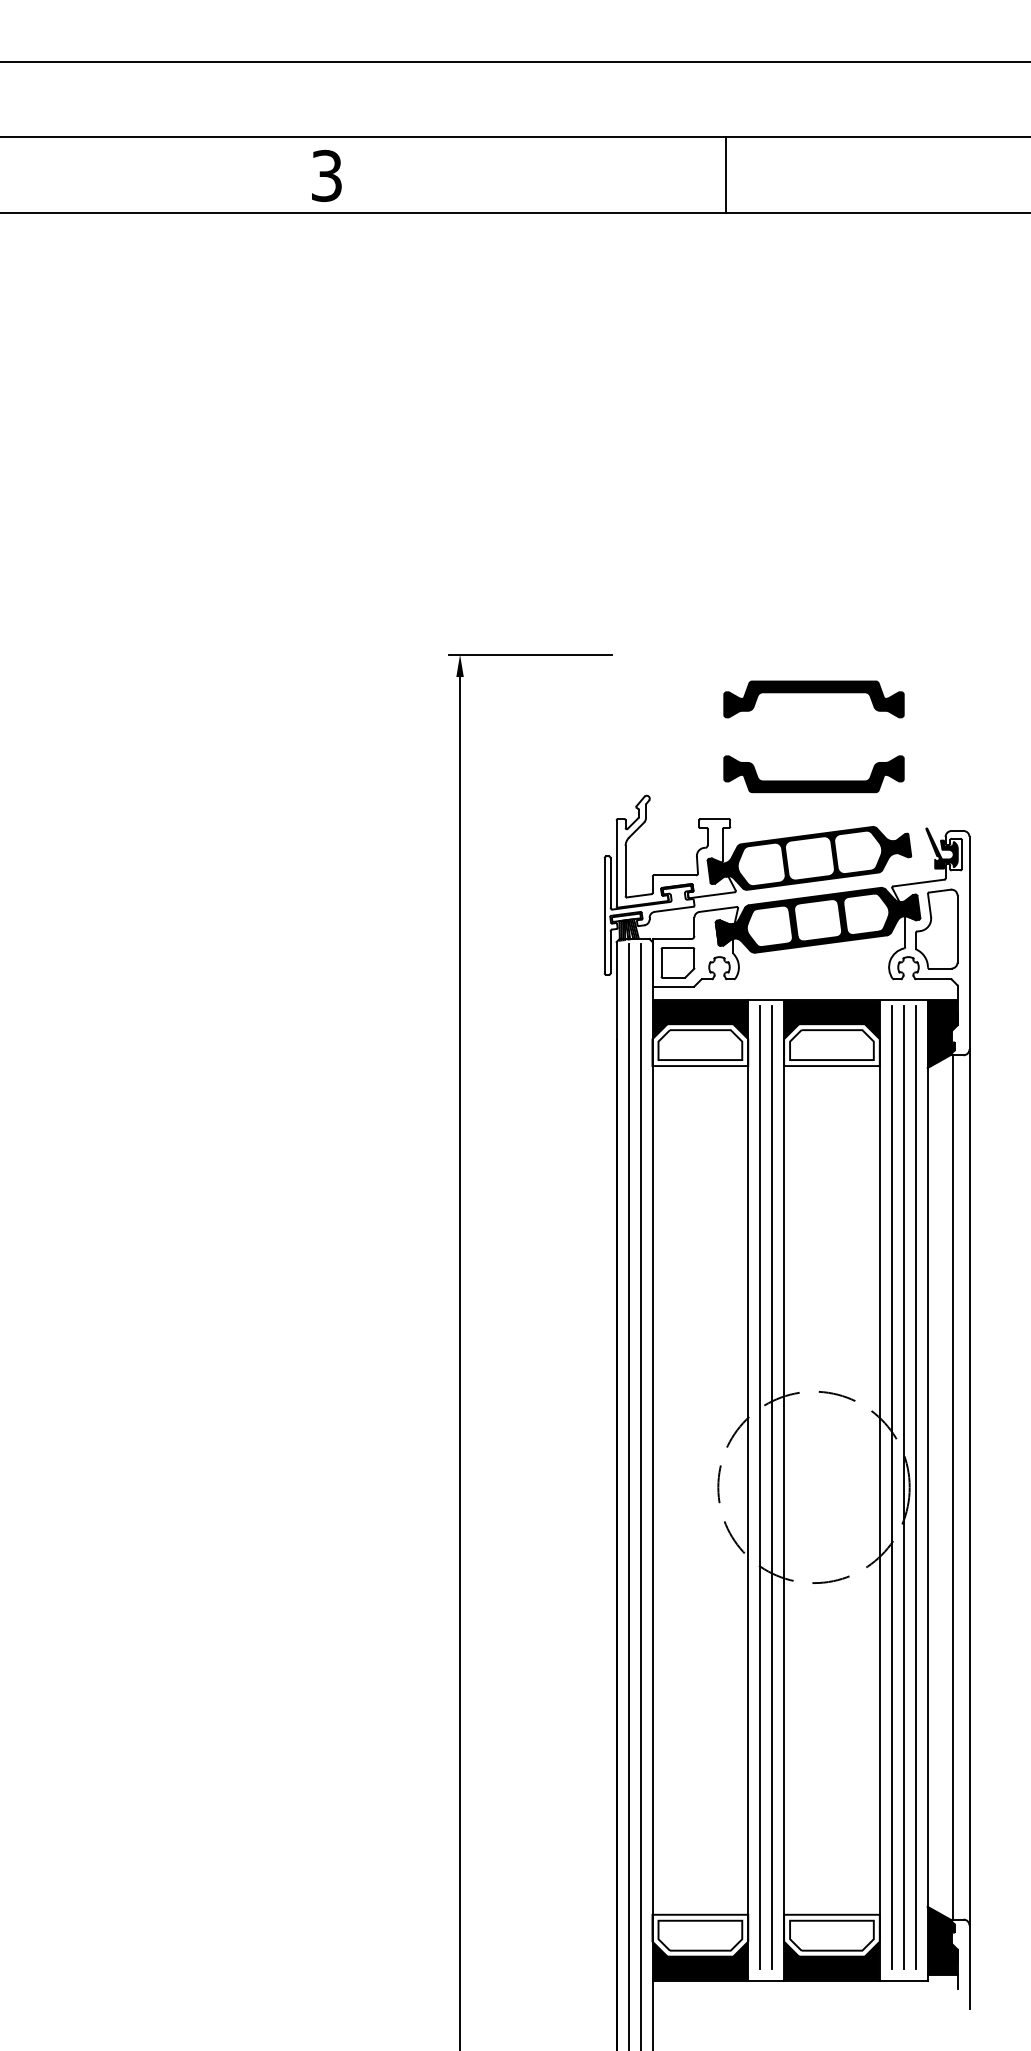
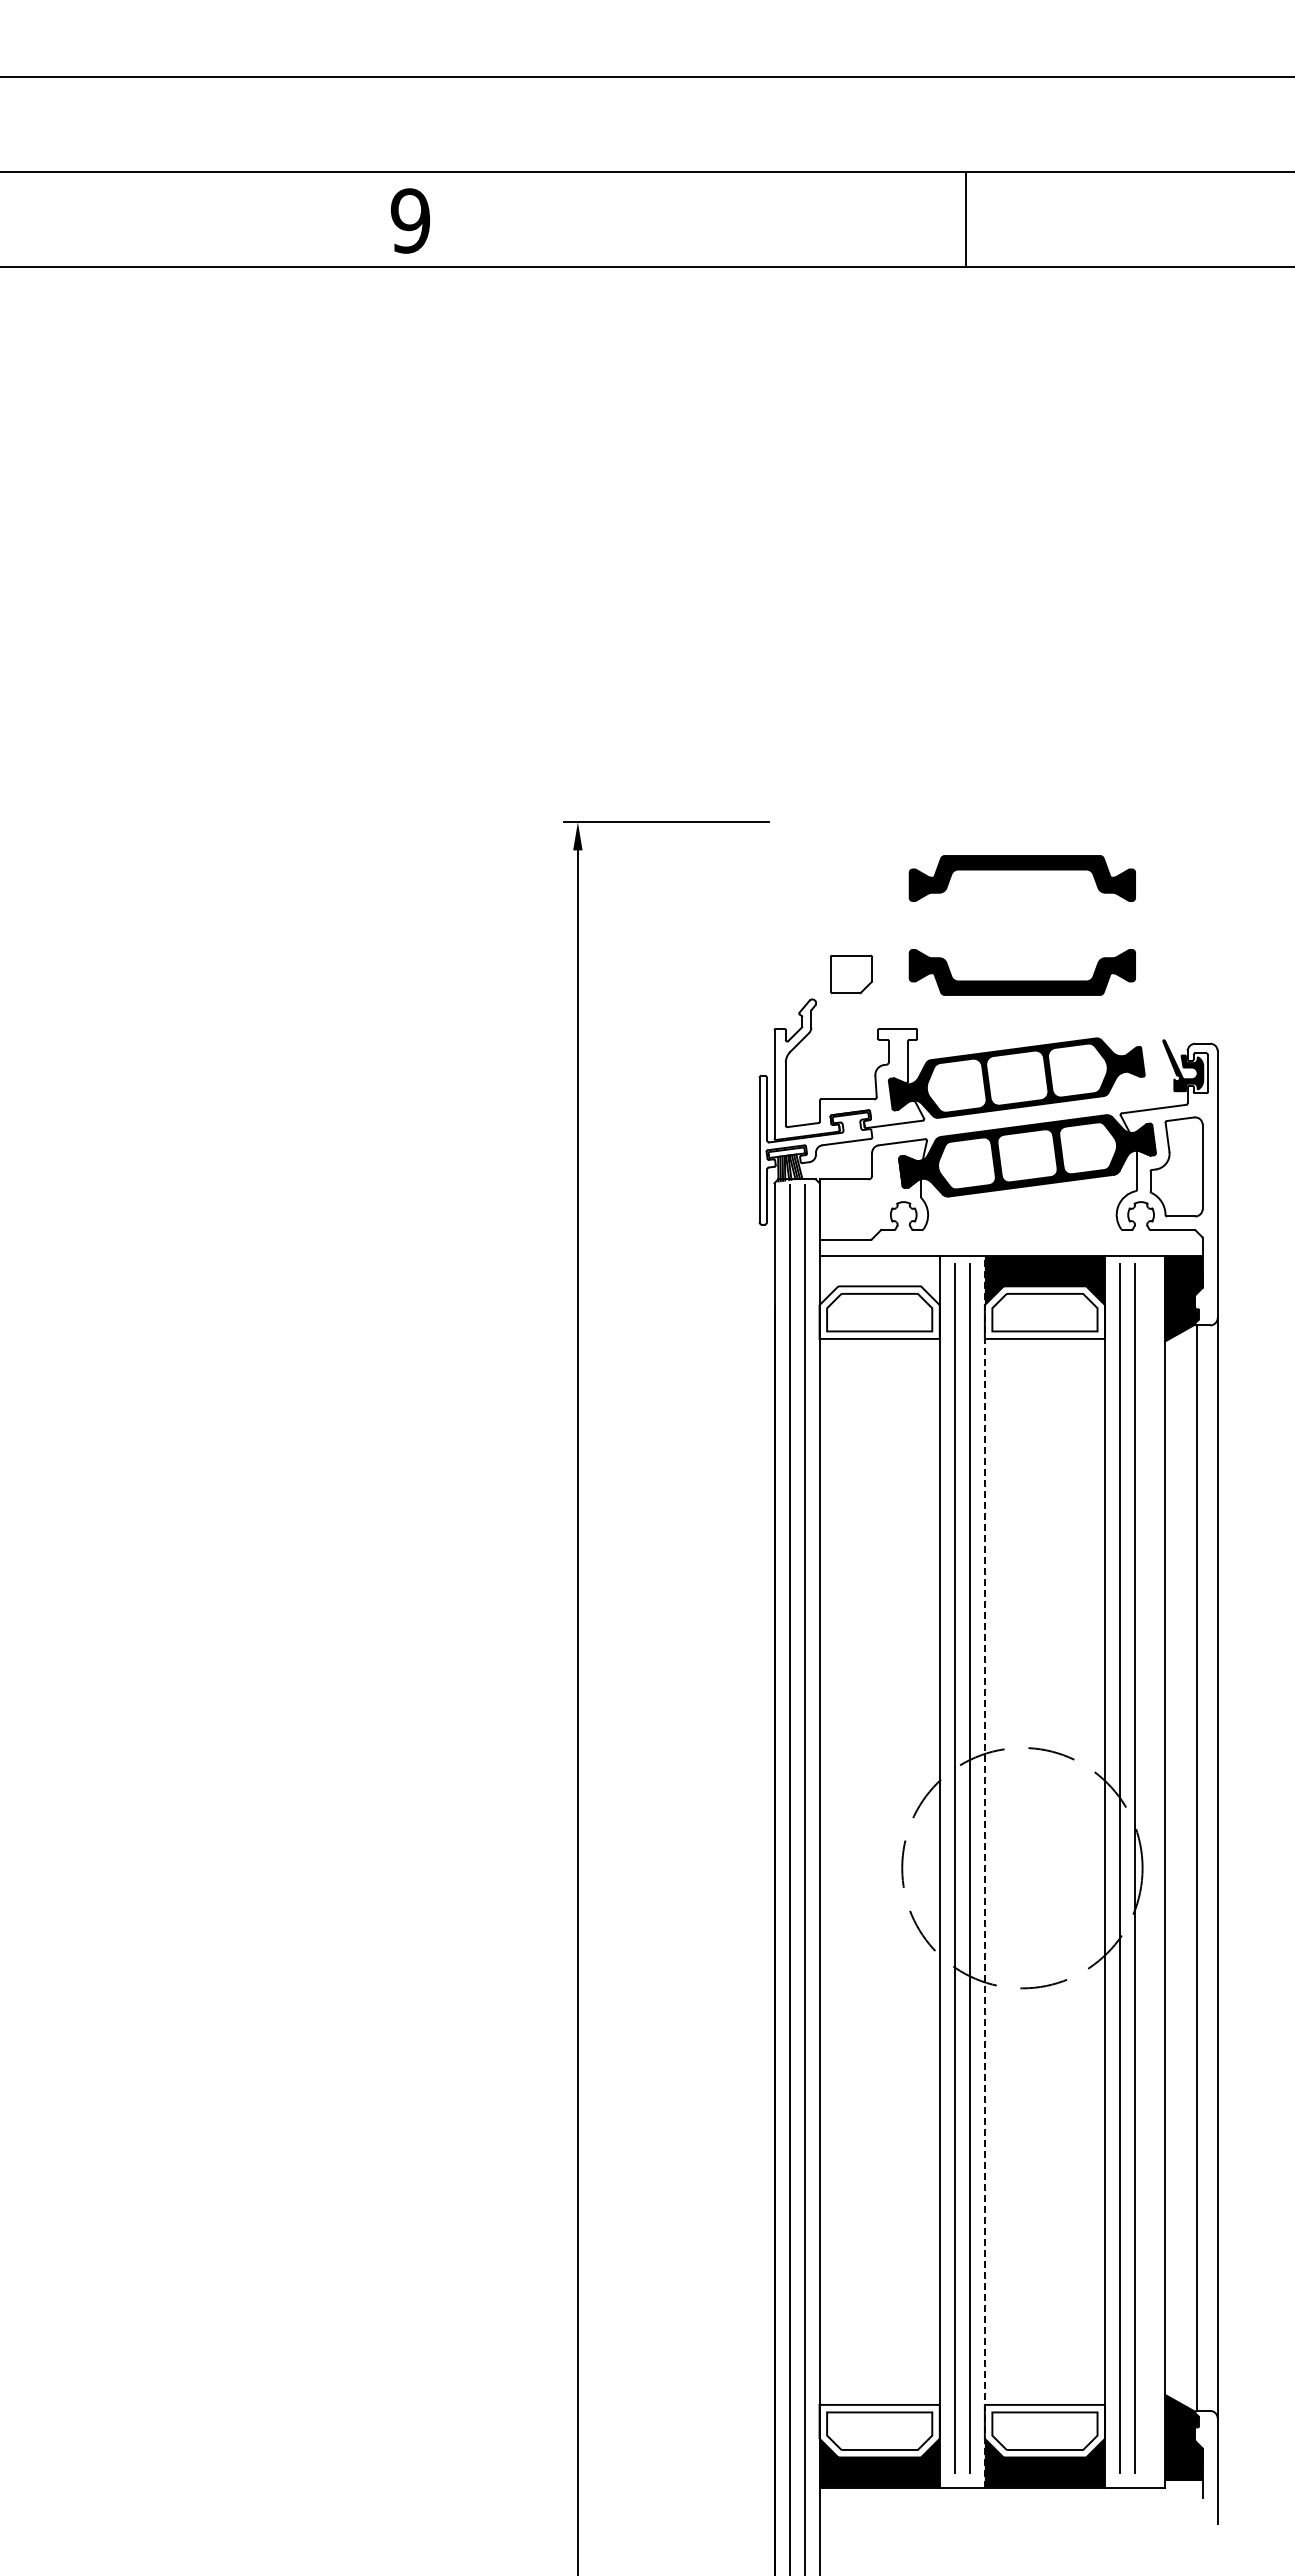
line: (726, 174) -> (966, 219), moved
text: (326, 175) -> (410, 220), 3 -> 9
part: (677, 962) -> (851, 974), moved
fill: (700, 1019) -> (879, 1280), removed
line: (915, 1486) -> (1150, 1867), removed
line: (783, 1490) -> (984, 1871), solid -> dashed

